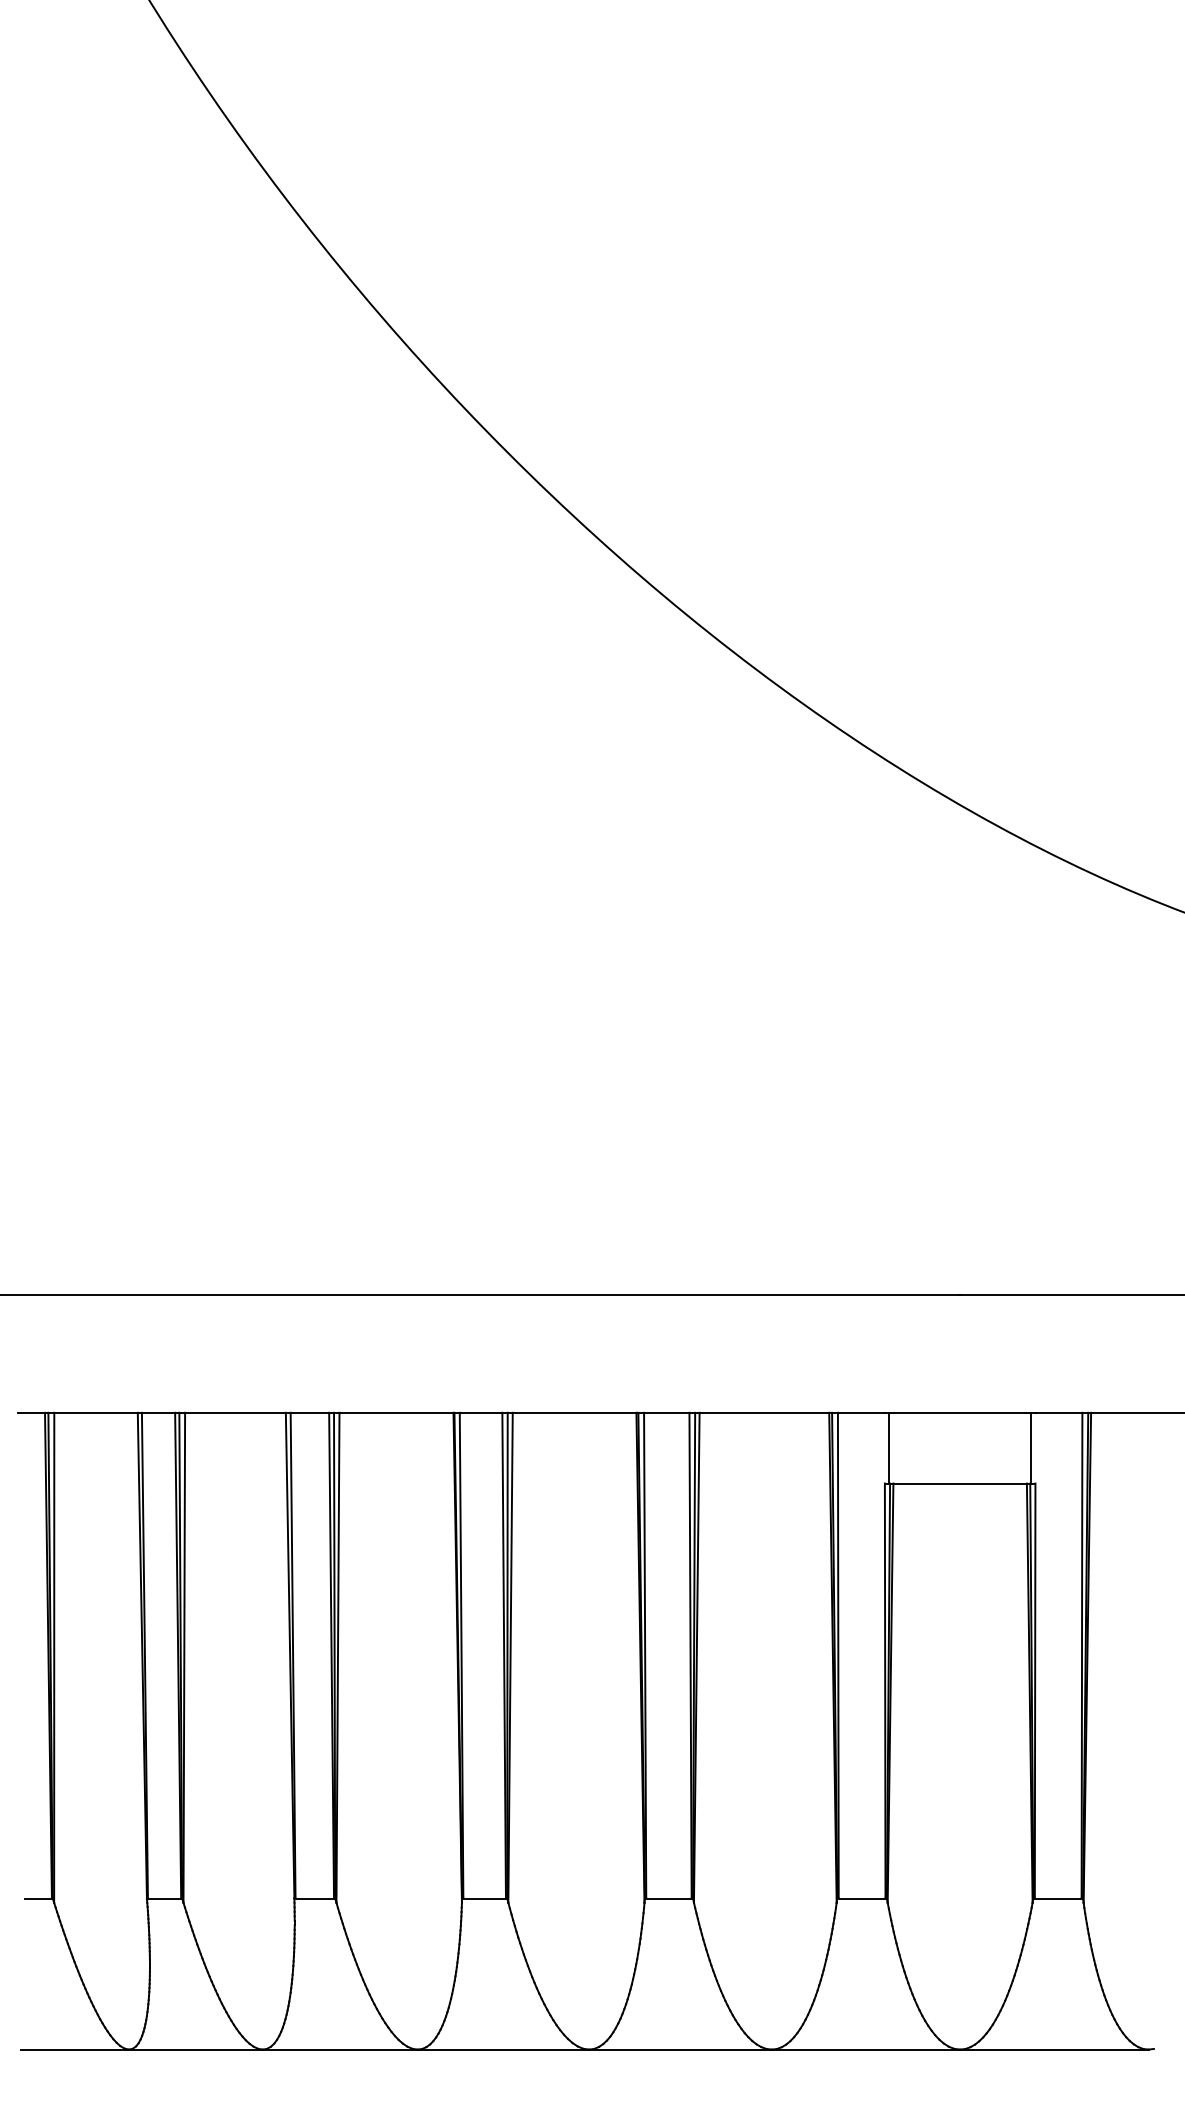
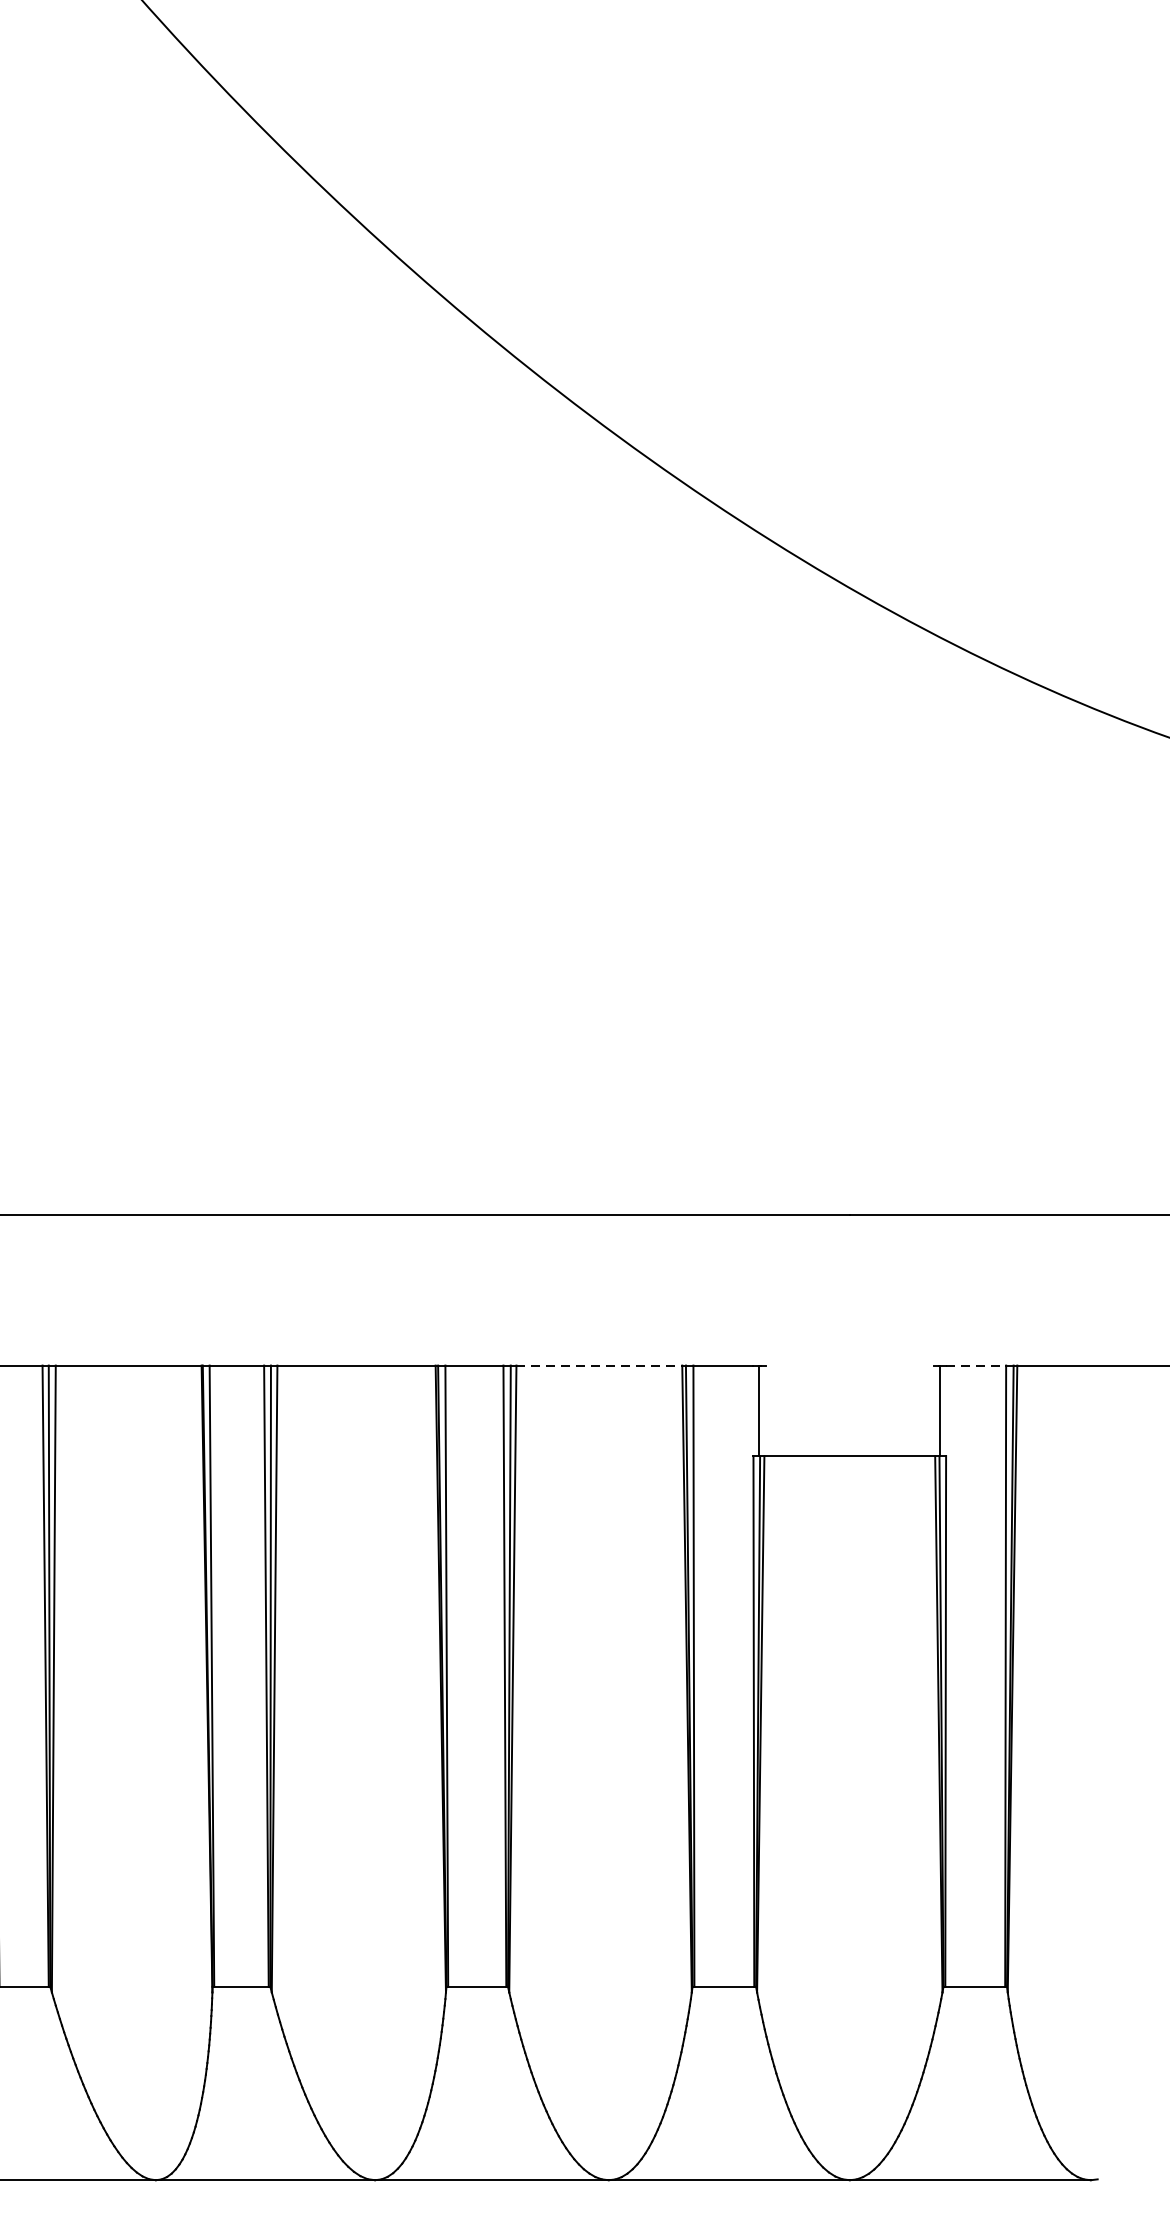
line: (764, 1412) -> (599, 1365), solid -> dashed
line: (959, 1412) -> (848, 1365), removed
line: (1059, 1412) -> (976, 1365), solid -> dashed

